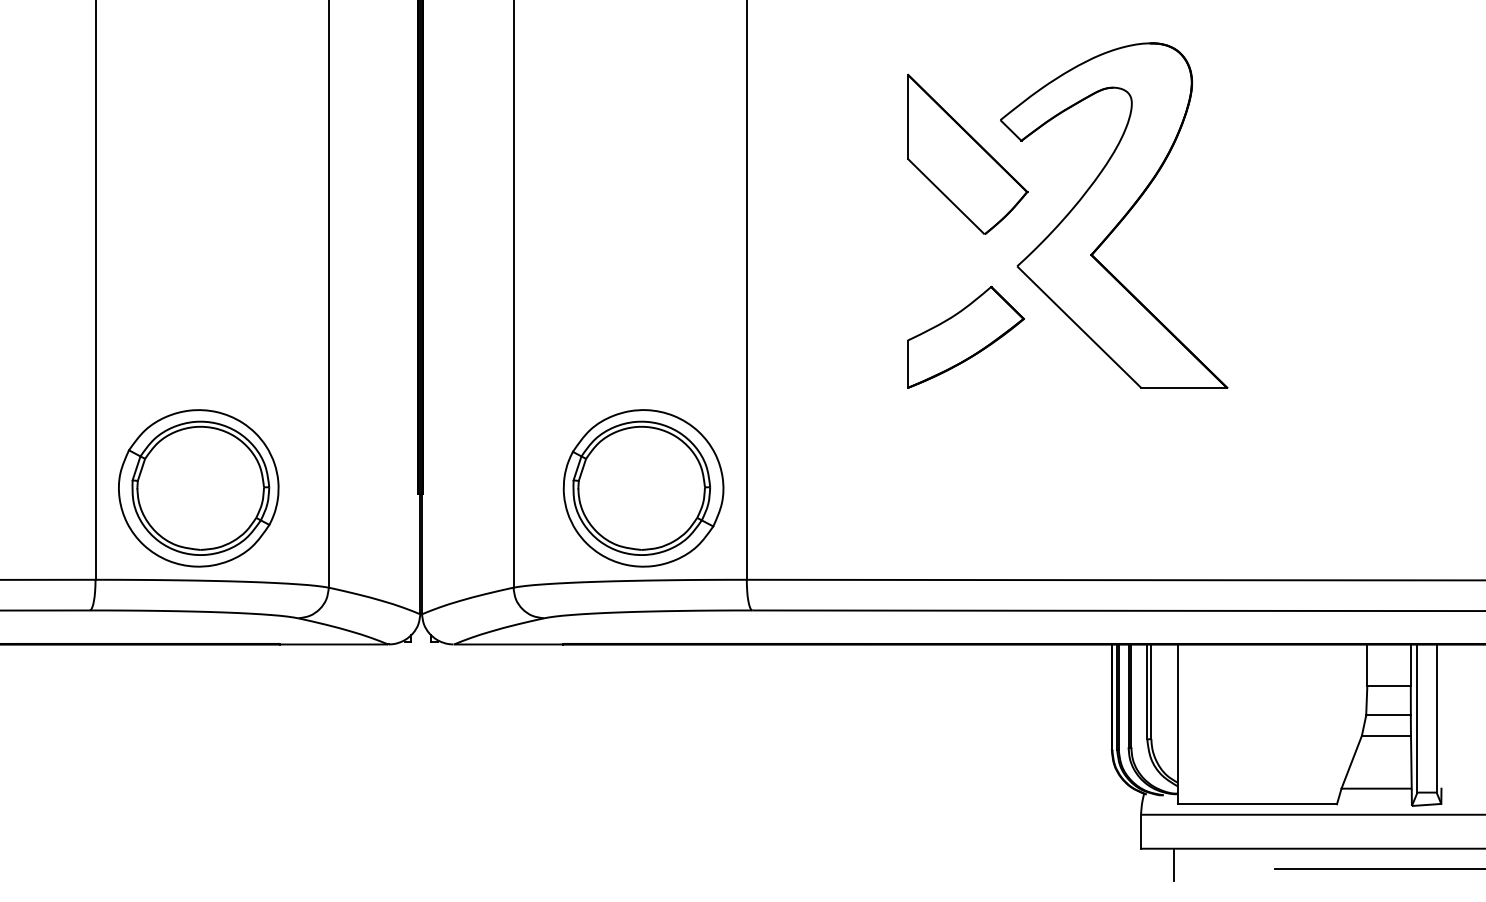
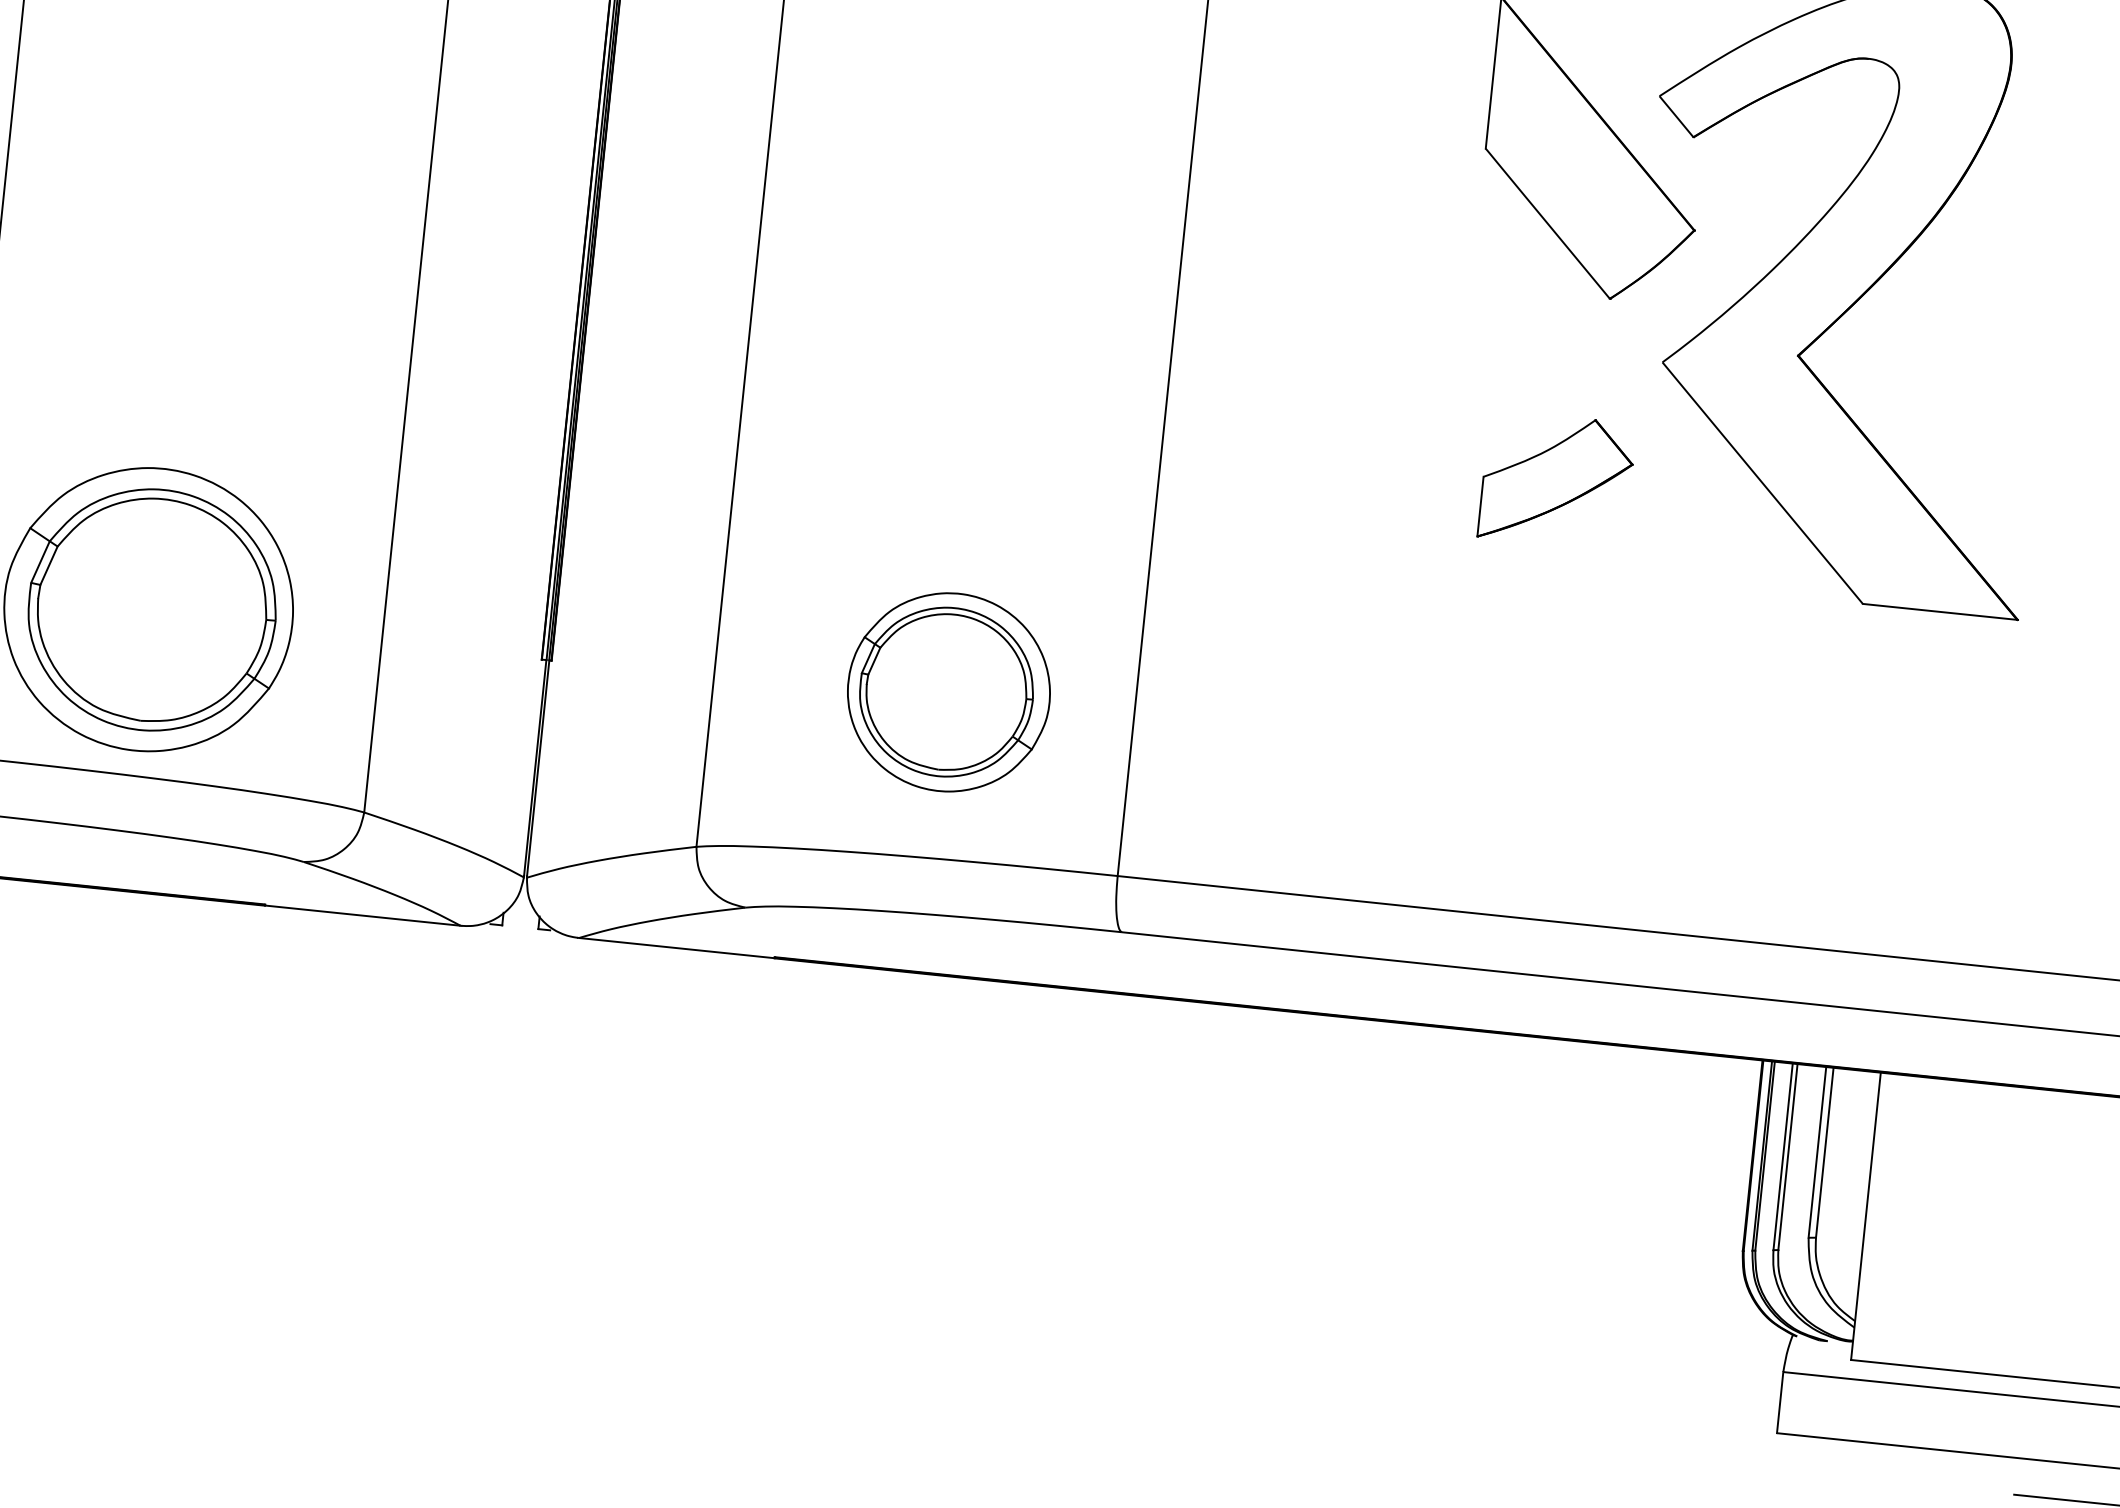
part: (965, 336) -> (1556, 478), size x0.7
part: (643, 488) -> (948, 692), size x0.7
line: (1173, 864) -> (1832, 1467), removed

